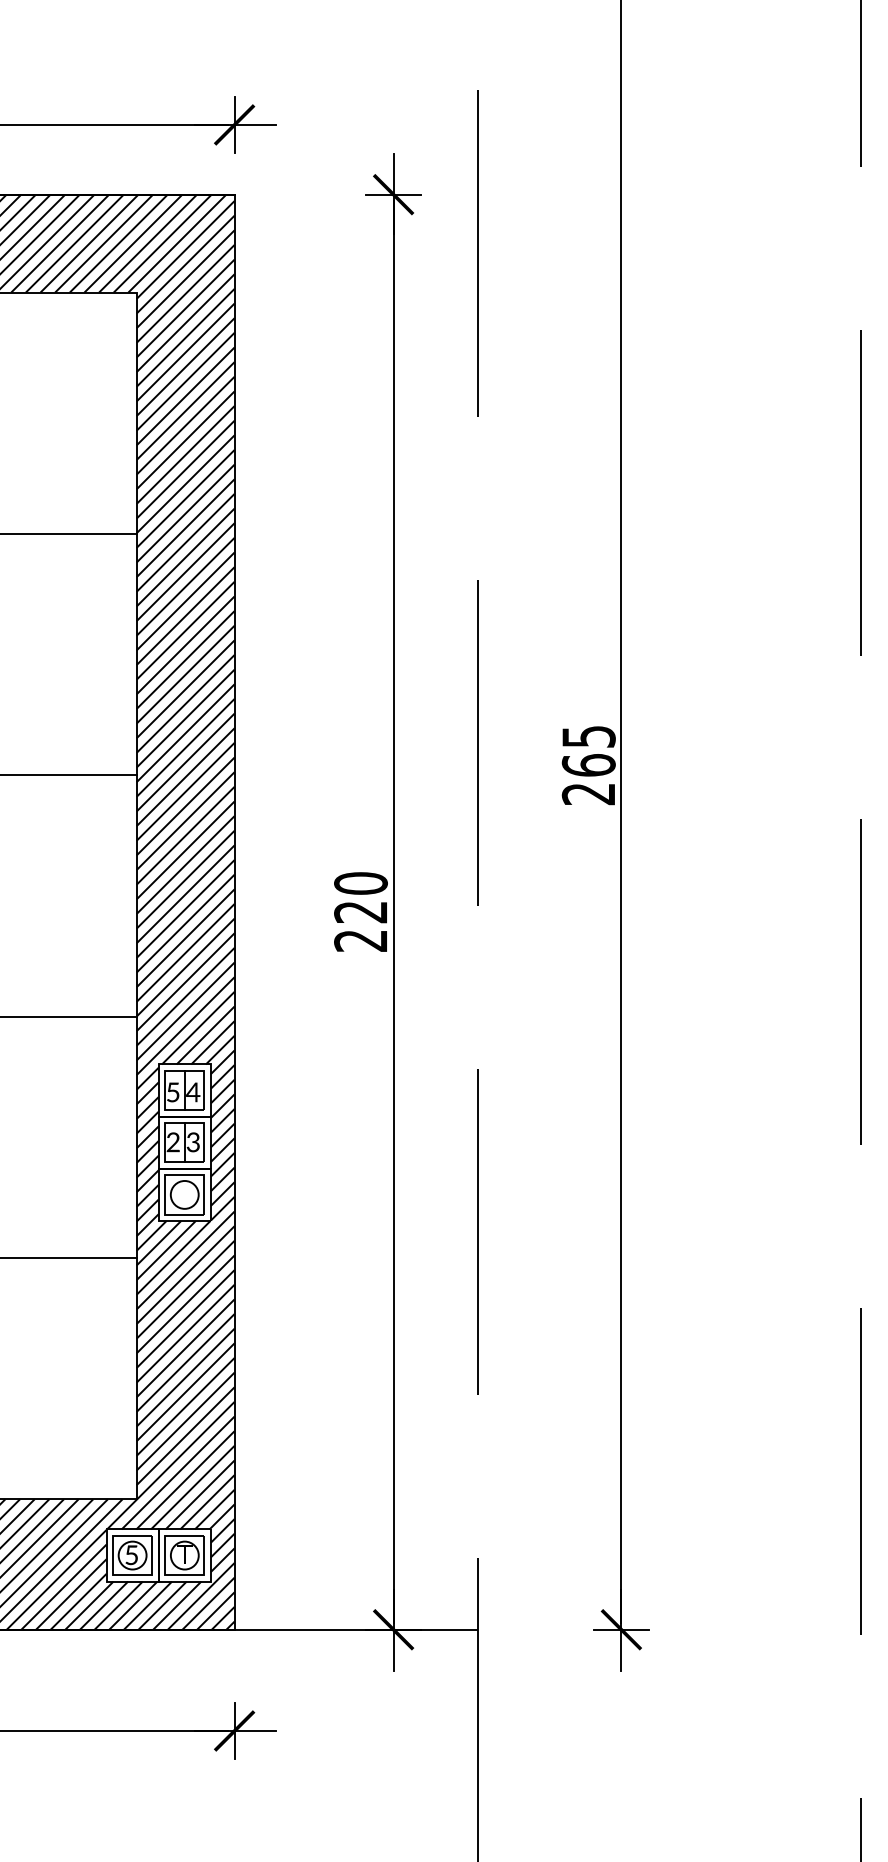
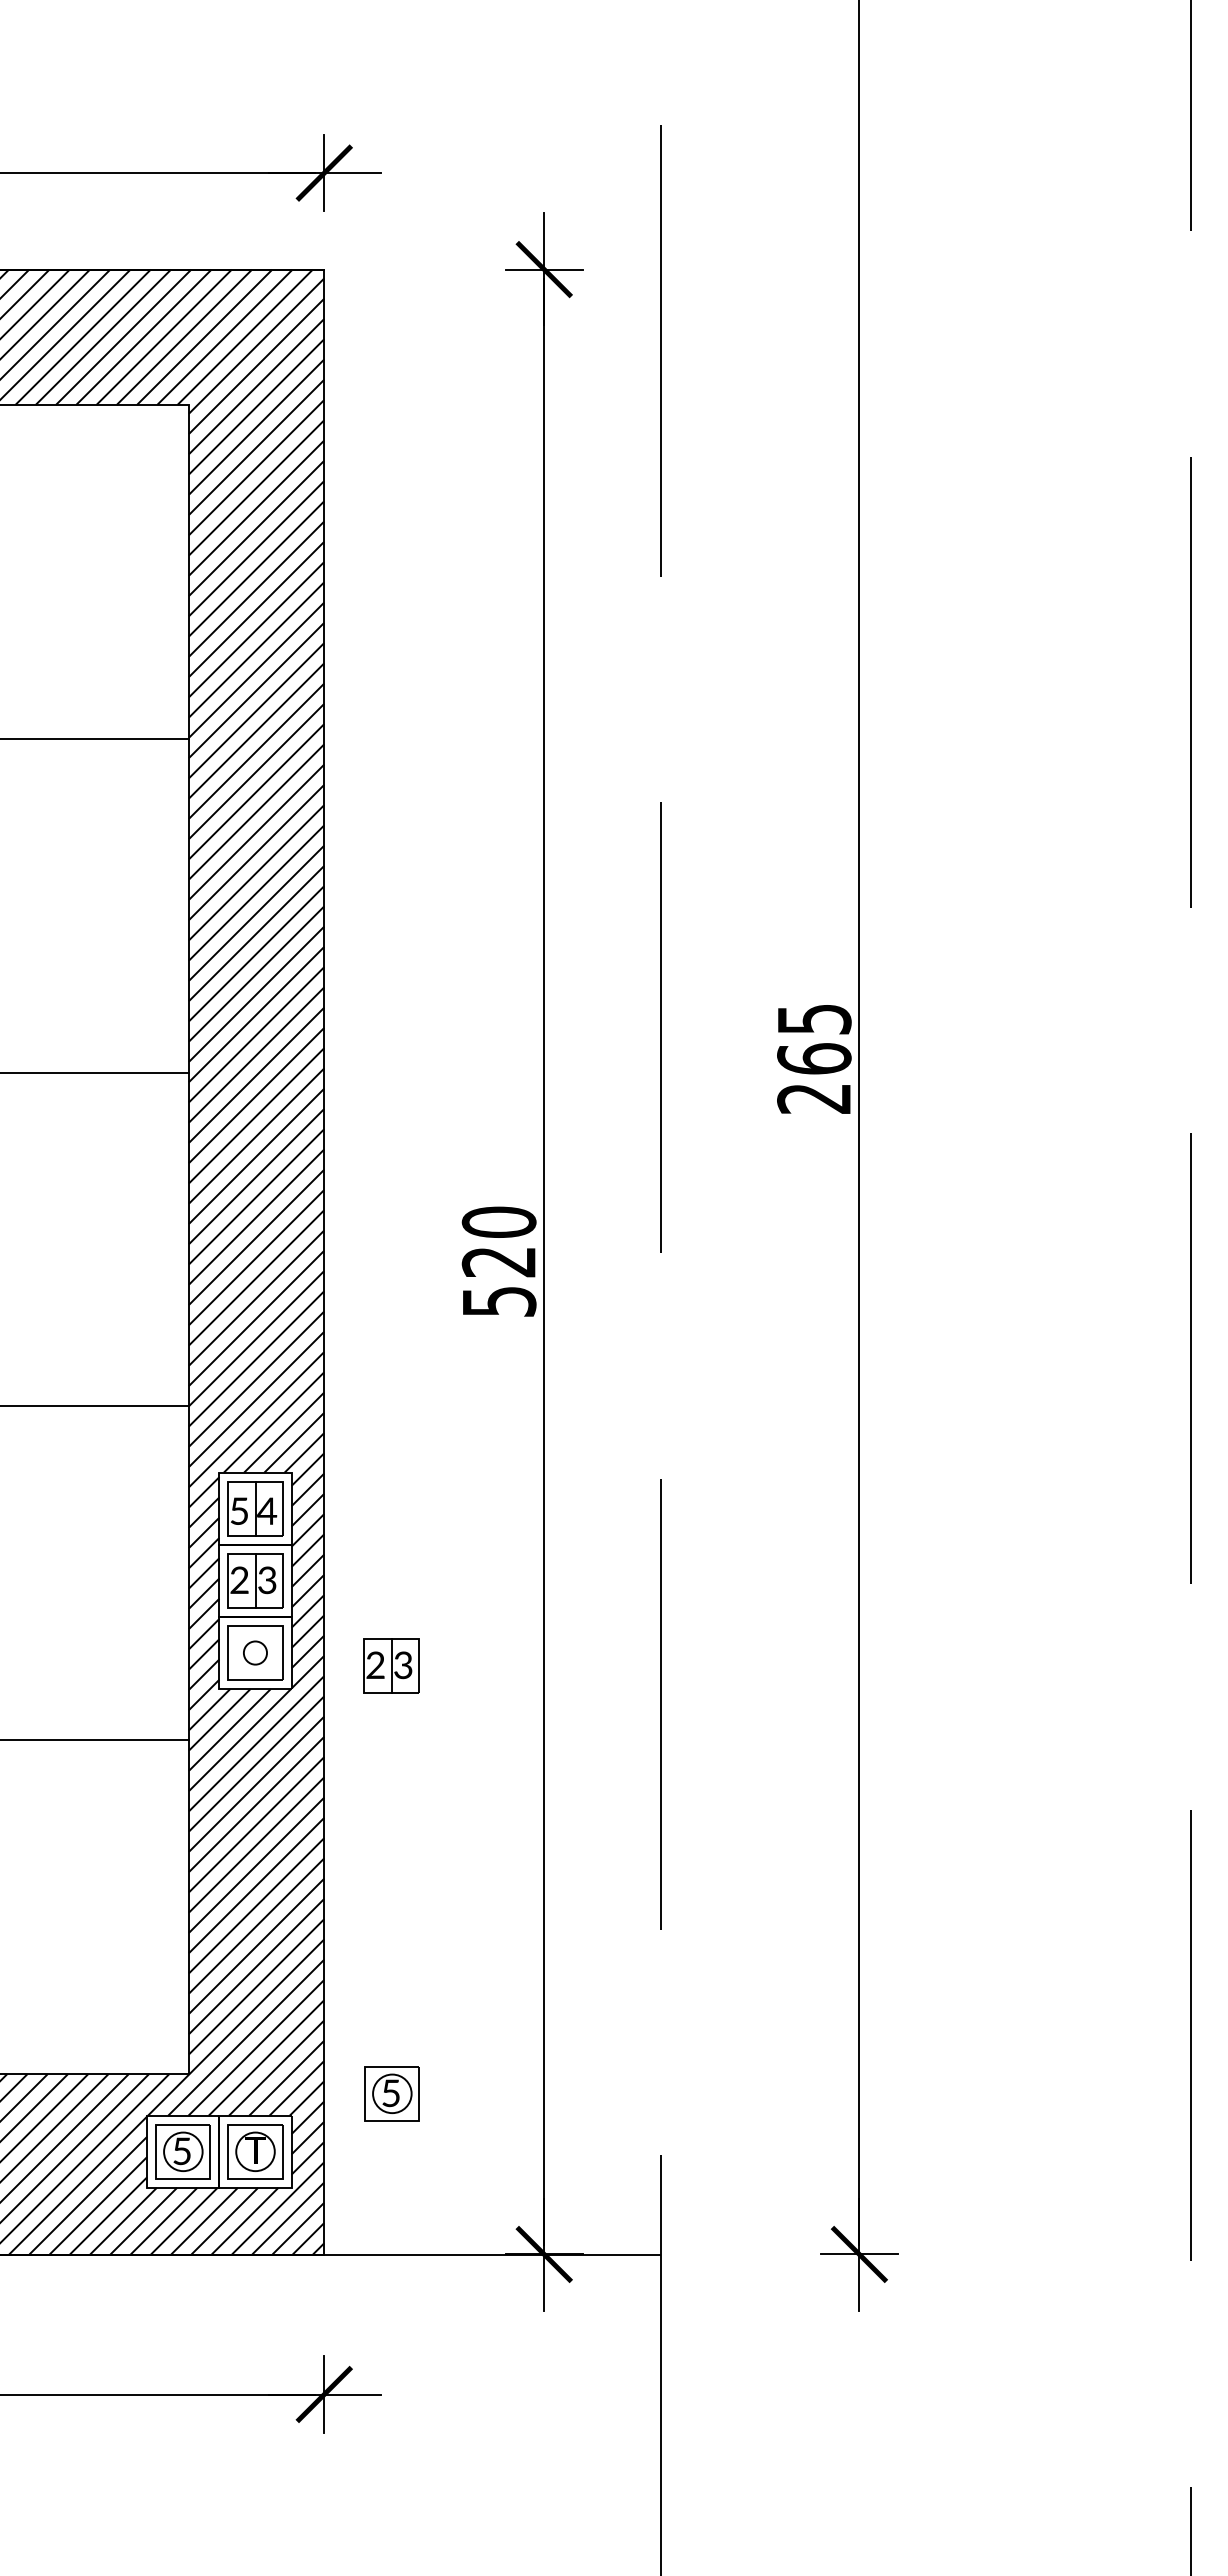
text: (360, 940) -> (498, 1301), 220 -> 520
circle: (184, 1194) -> (255, 1652), size x0.6
part: (283, 1203) -> (391, 1665), added
part: (283, 1513) -> (391, 2093), added

